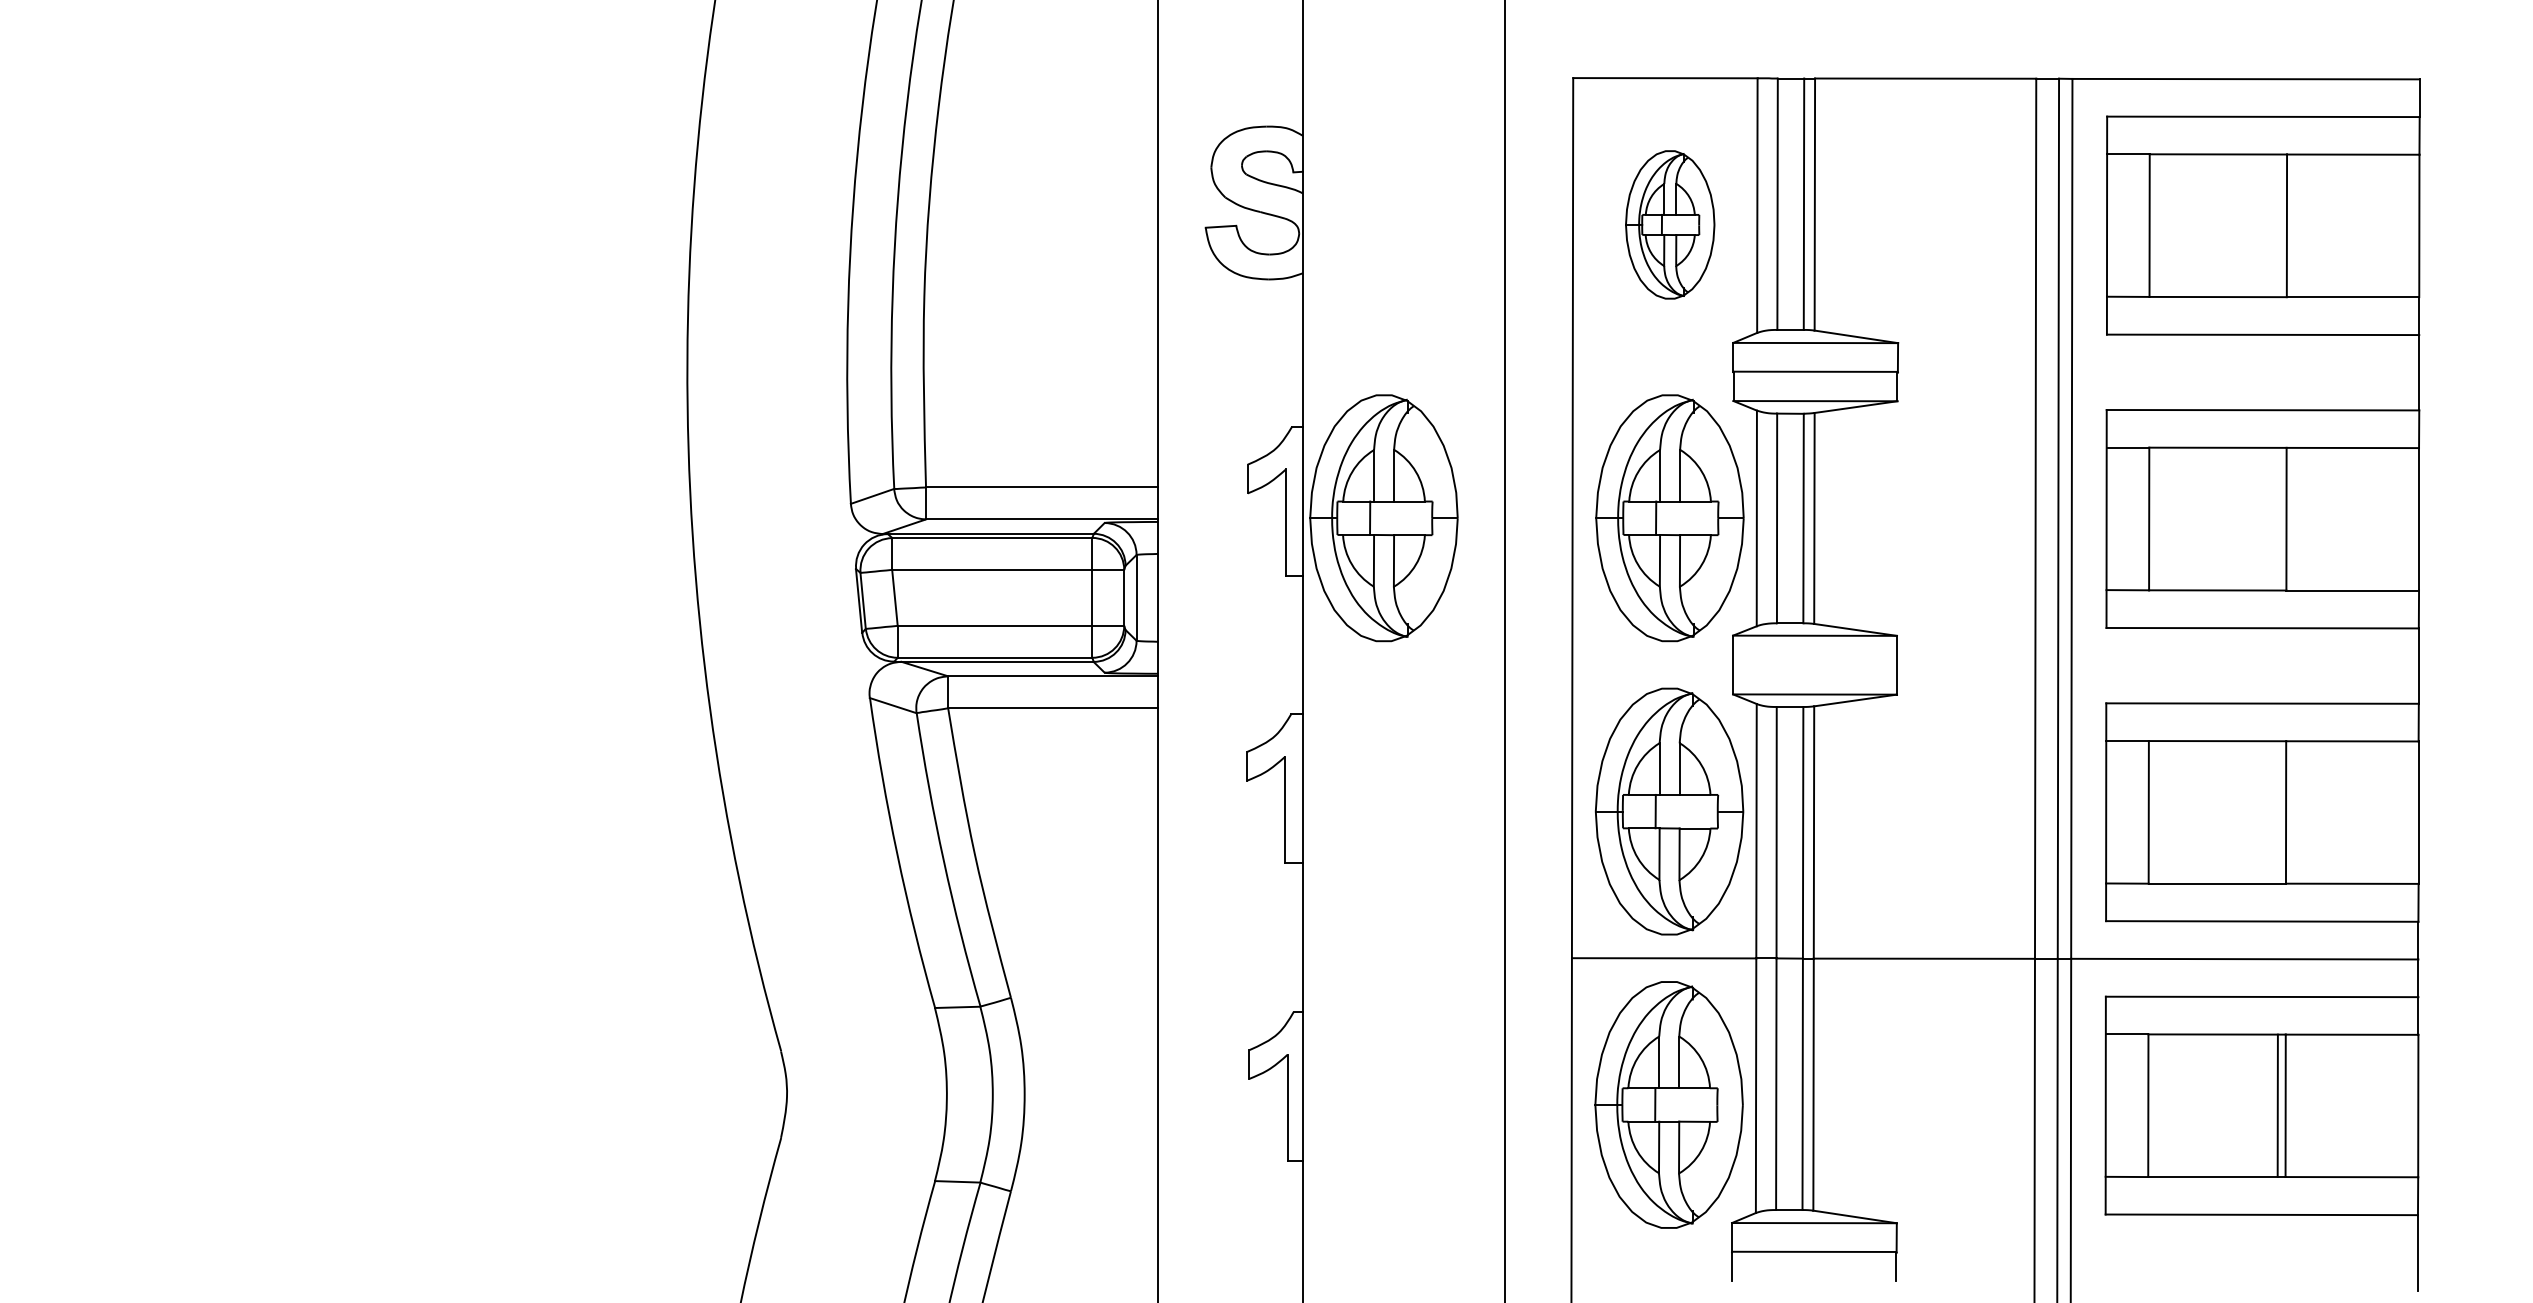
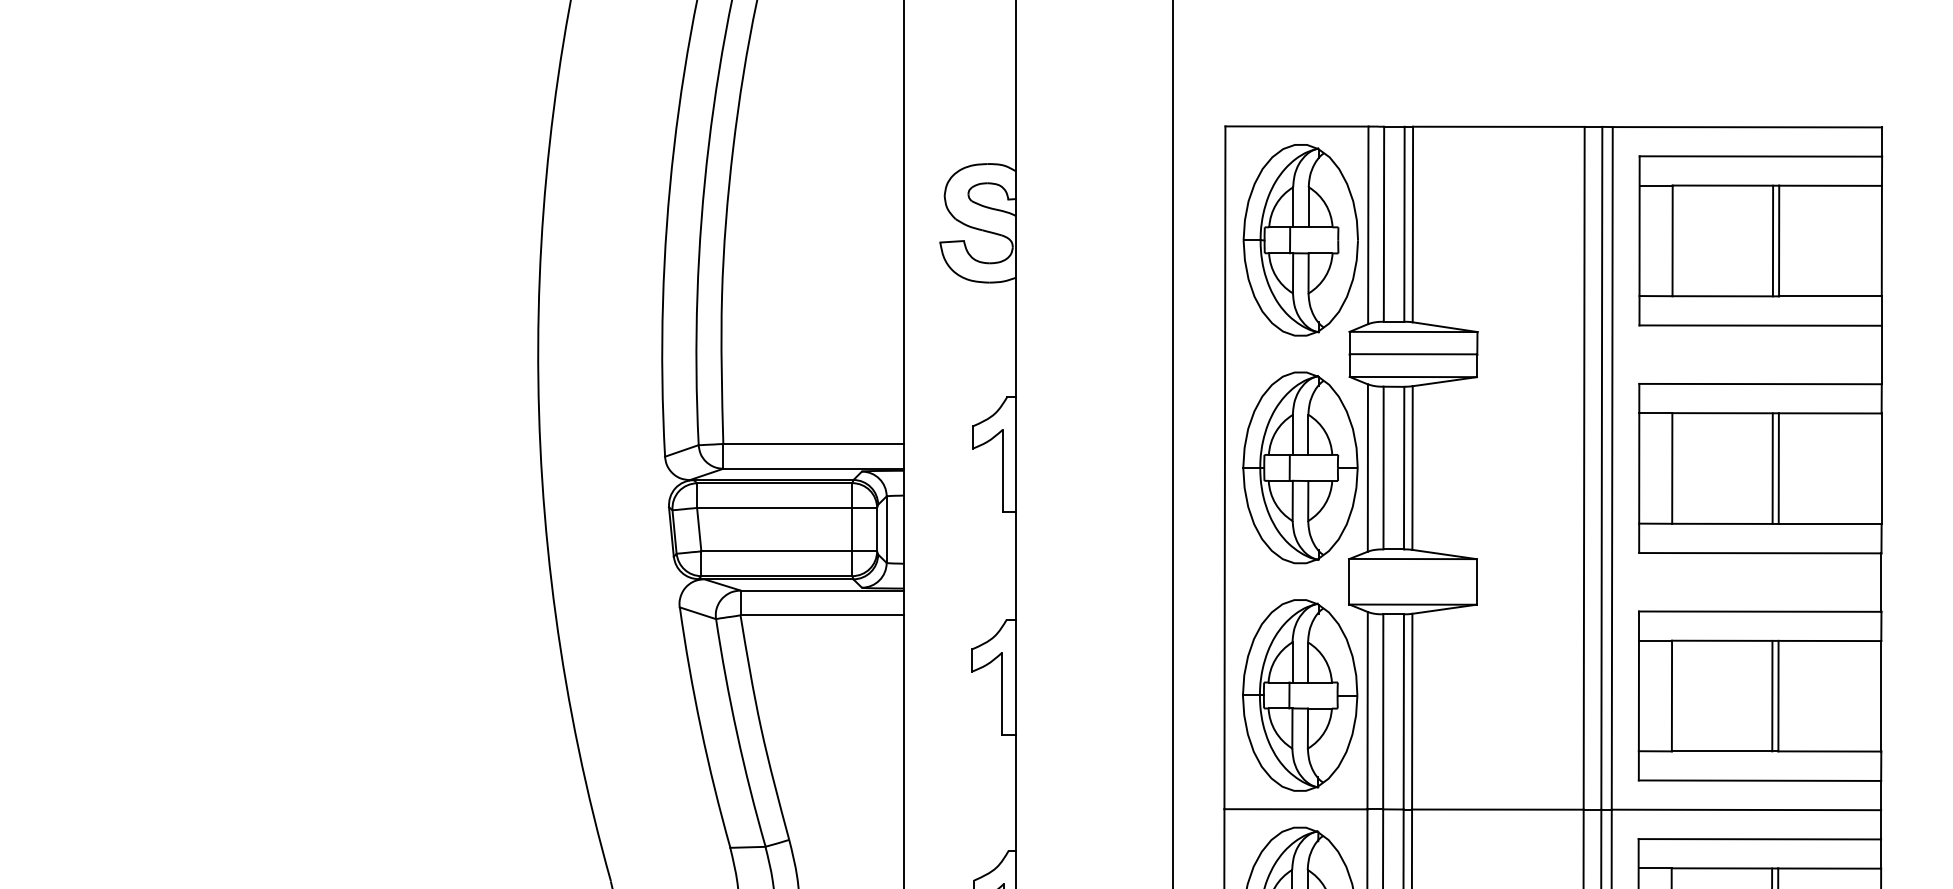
part: (1669, 224) -> (1300, 239), size x1.67
line: (2278, 225) -> (1772, 240), added
part: (1383, 518) -> (1078, 468), removed
line: (2278, 518) -> (1772, 468), added
line: (2278, 812) -> (1772, 696), added

